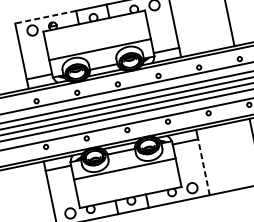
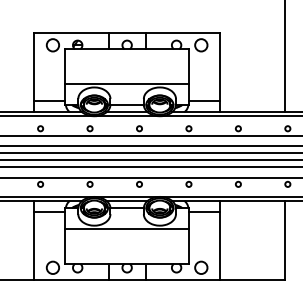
line: (45, 16) -> (71, 32), dashed -> solid
line: (203, 167) -> (219, 246), dashed -> solid

